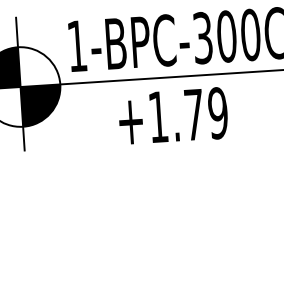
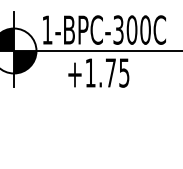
text: (218, 112) -> (124, 72), +1.79 -> +1.75

